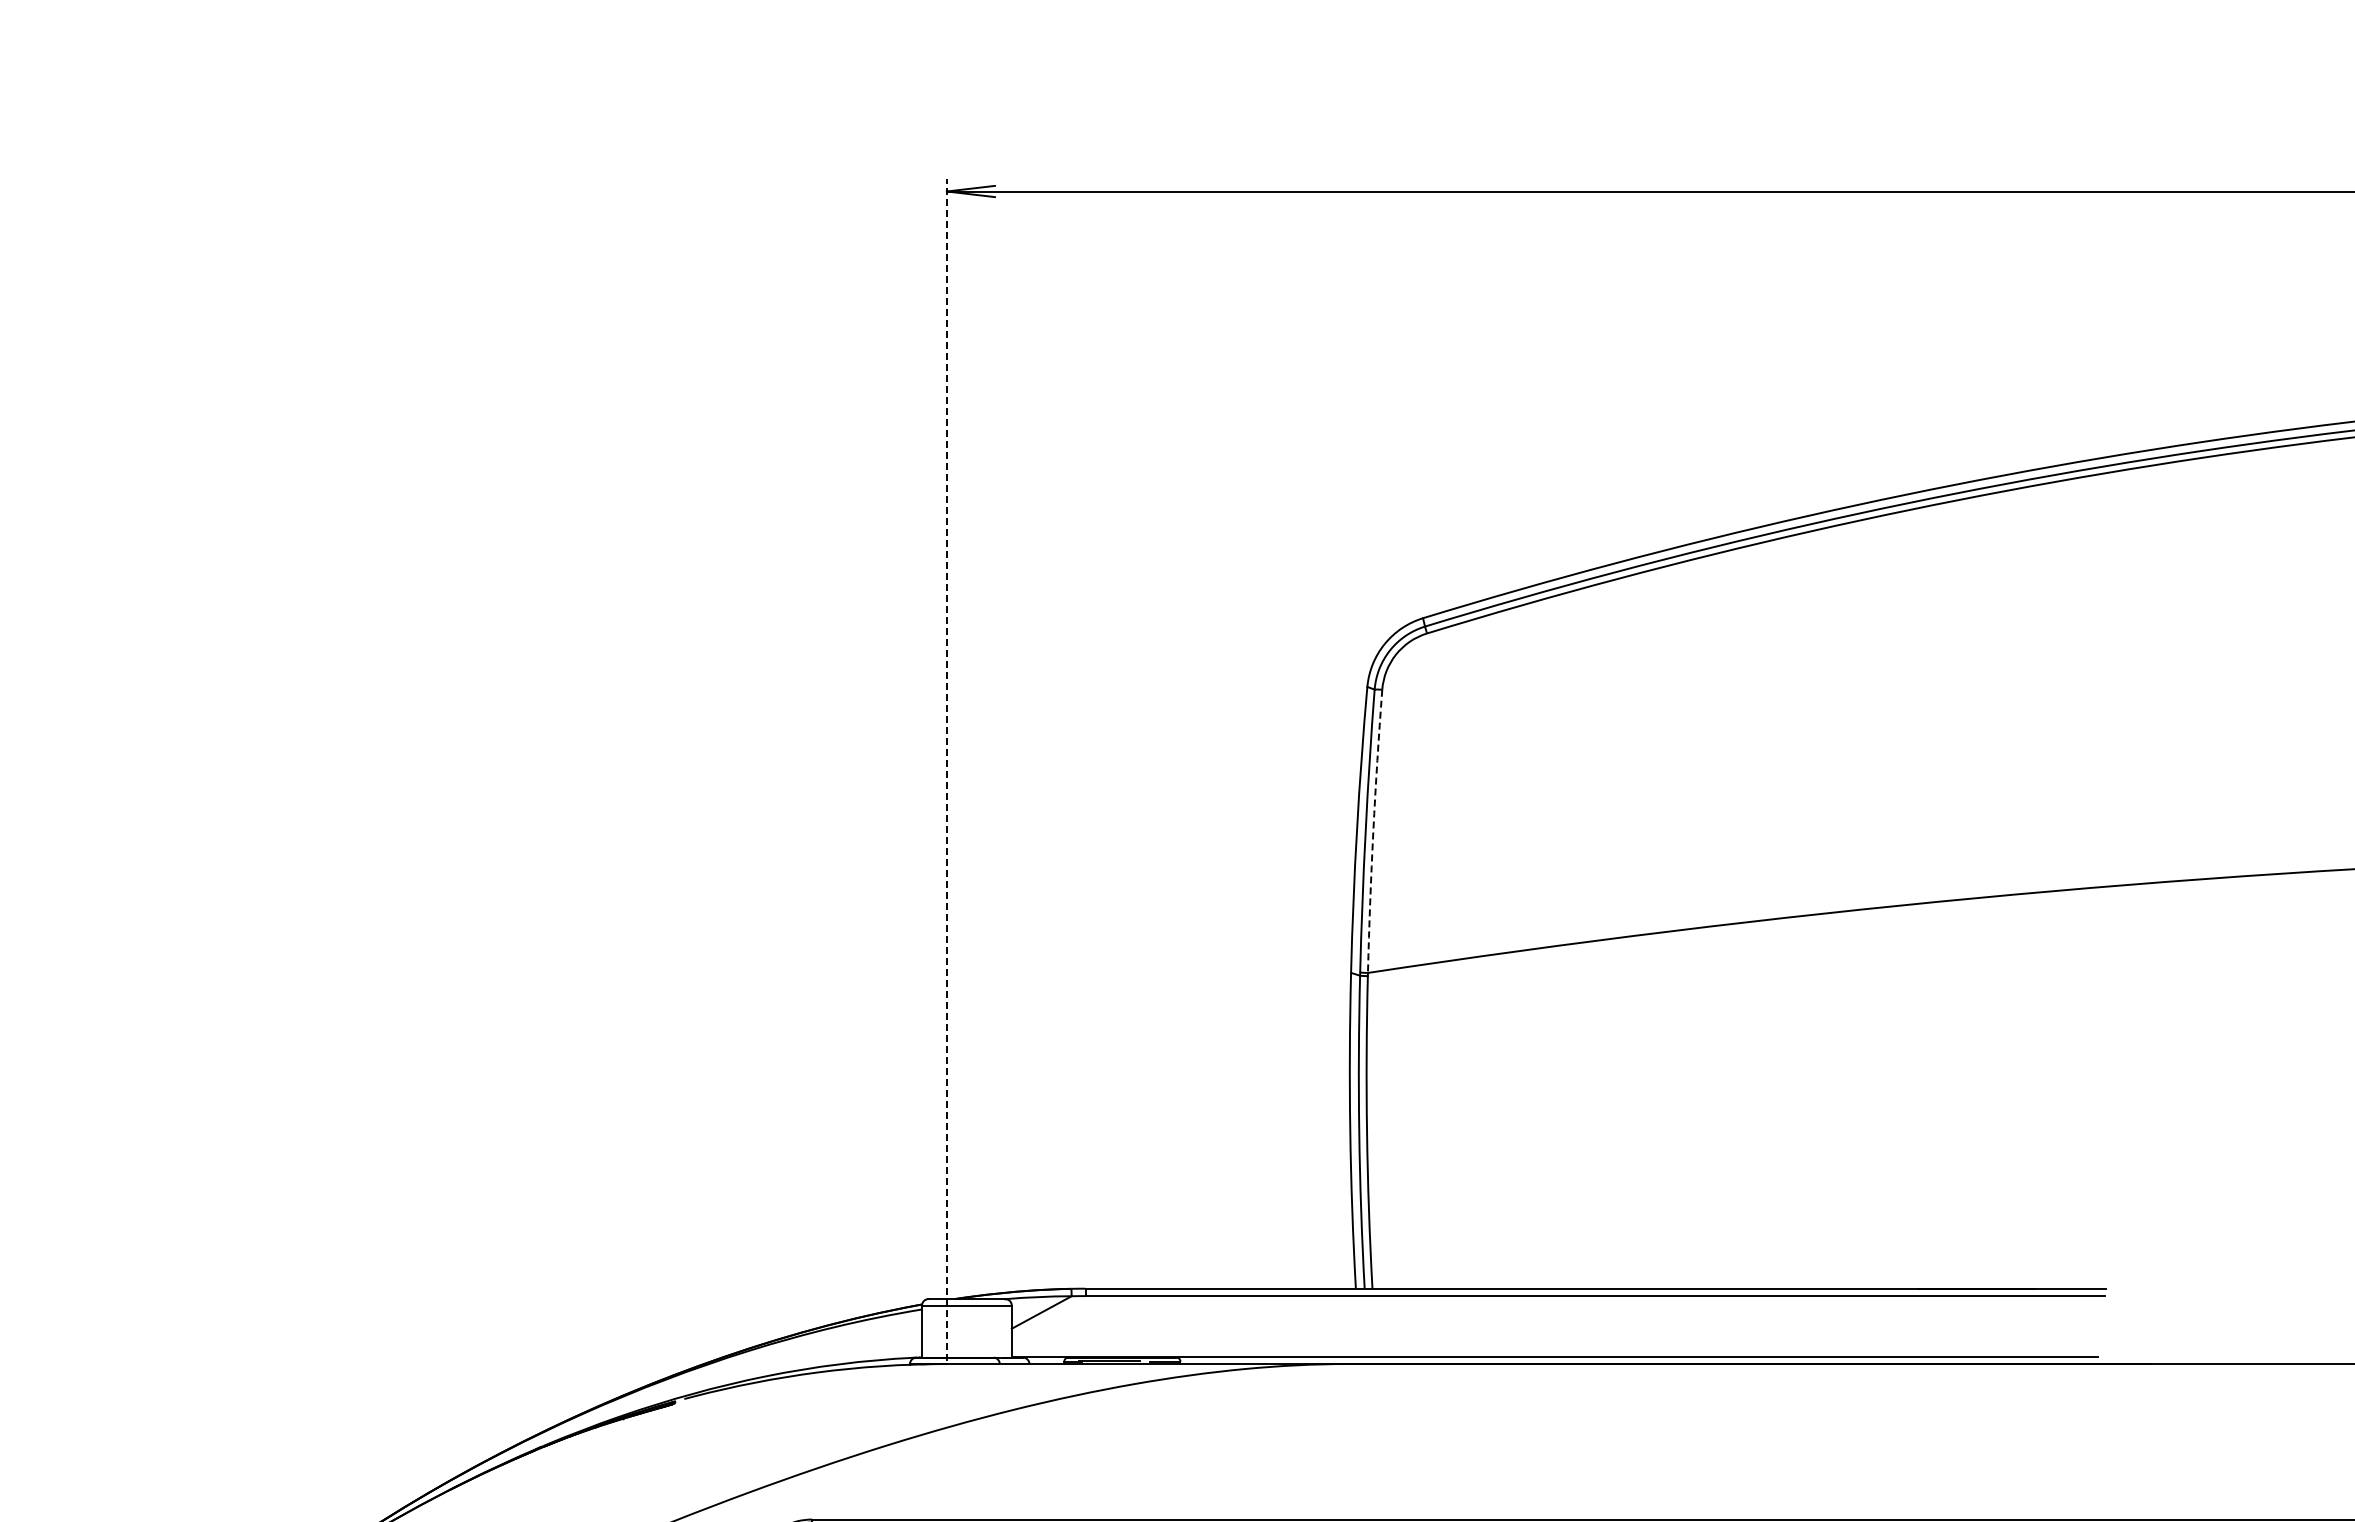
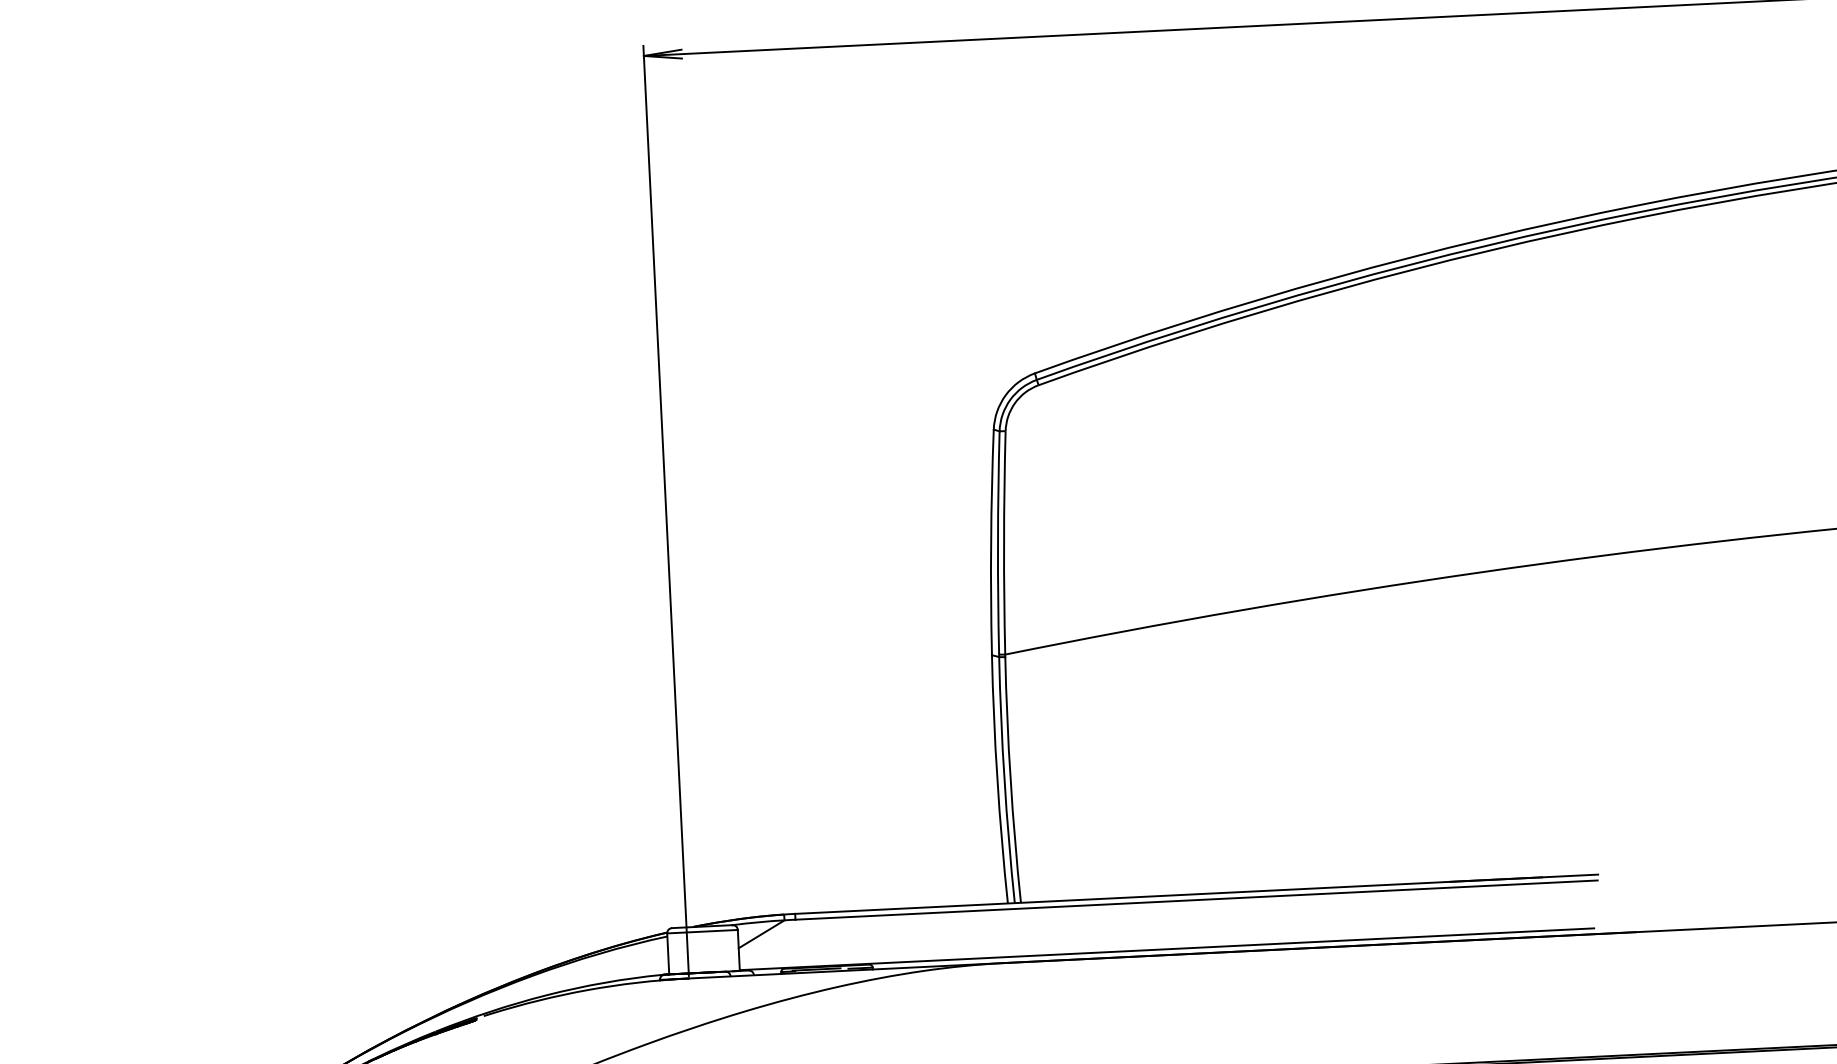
line: (946, 769) -> (665, 510), dashed -> solid
arc: (1373, 831) -> (1004, 543), dashed -> solid

